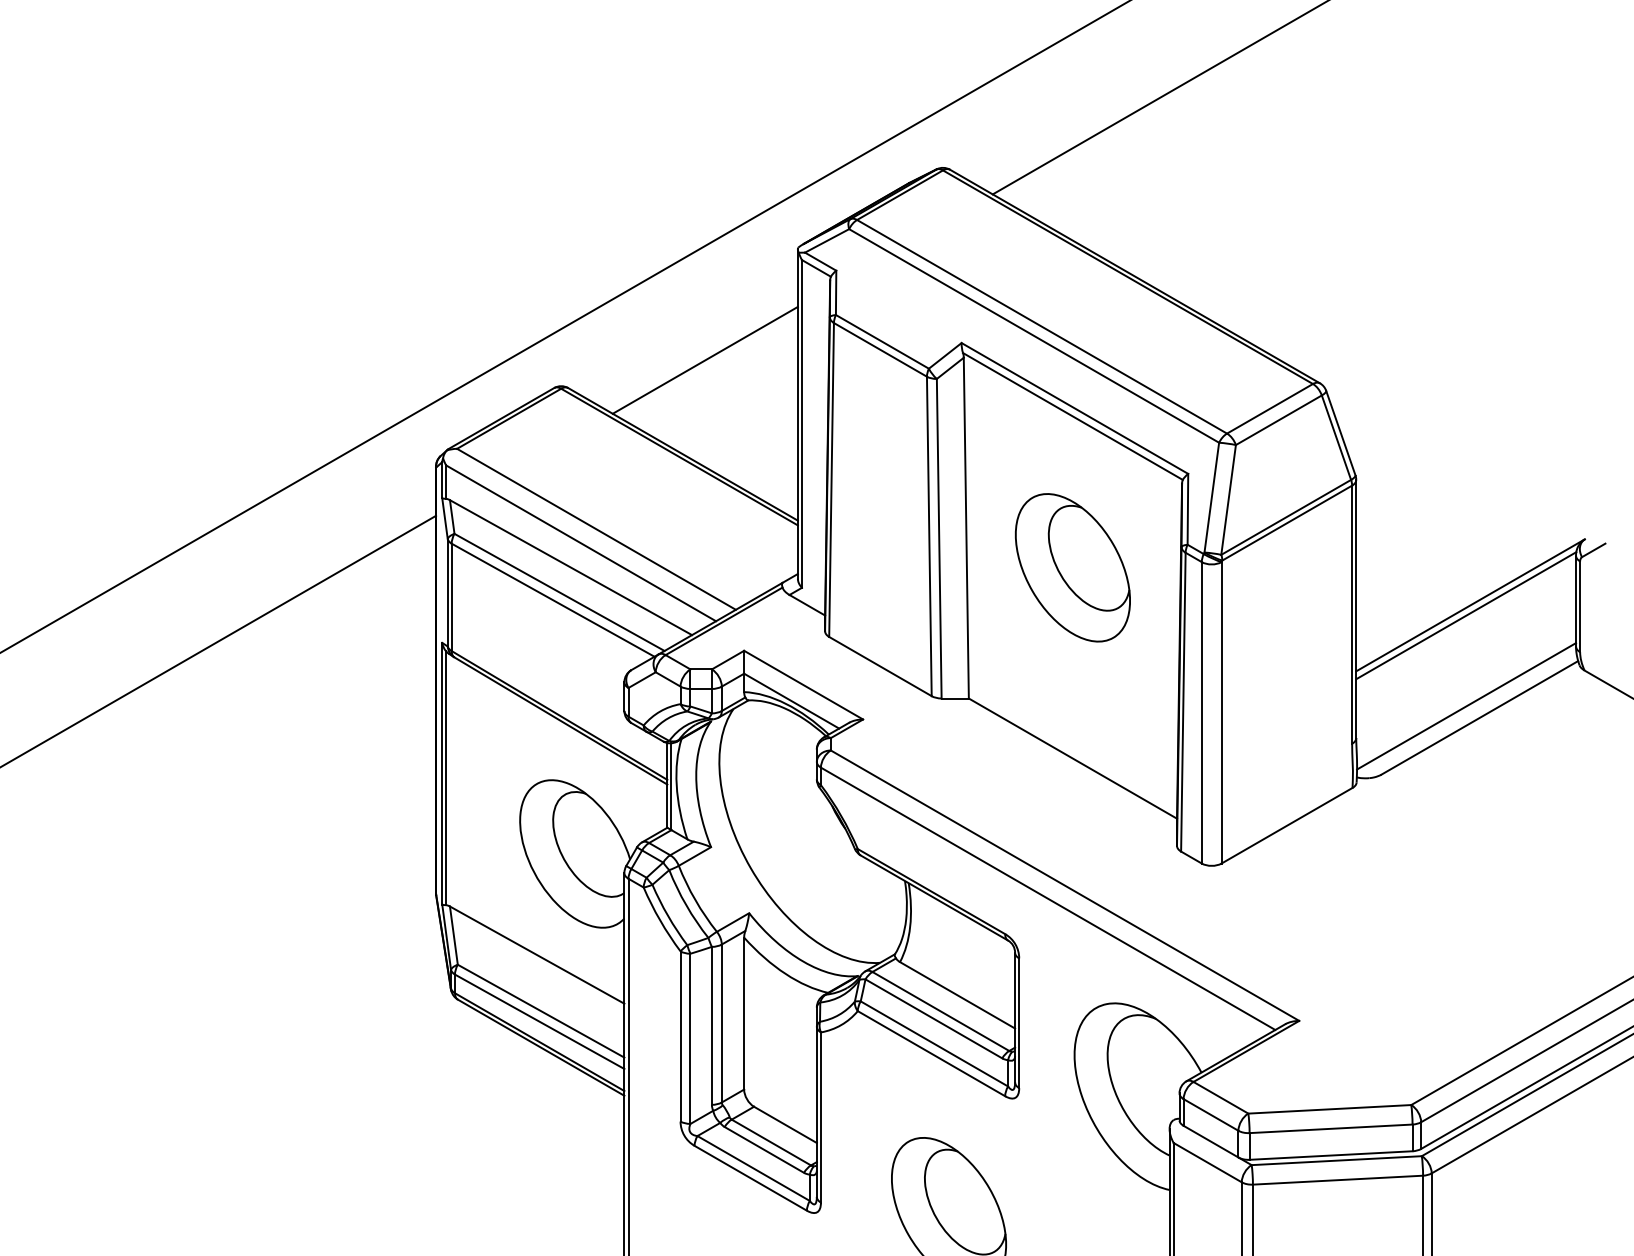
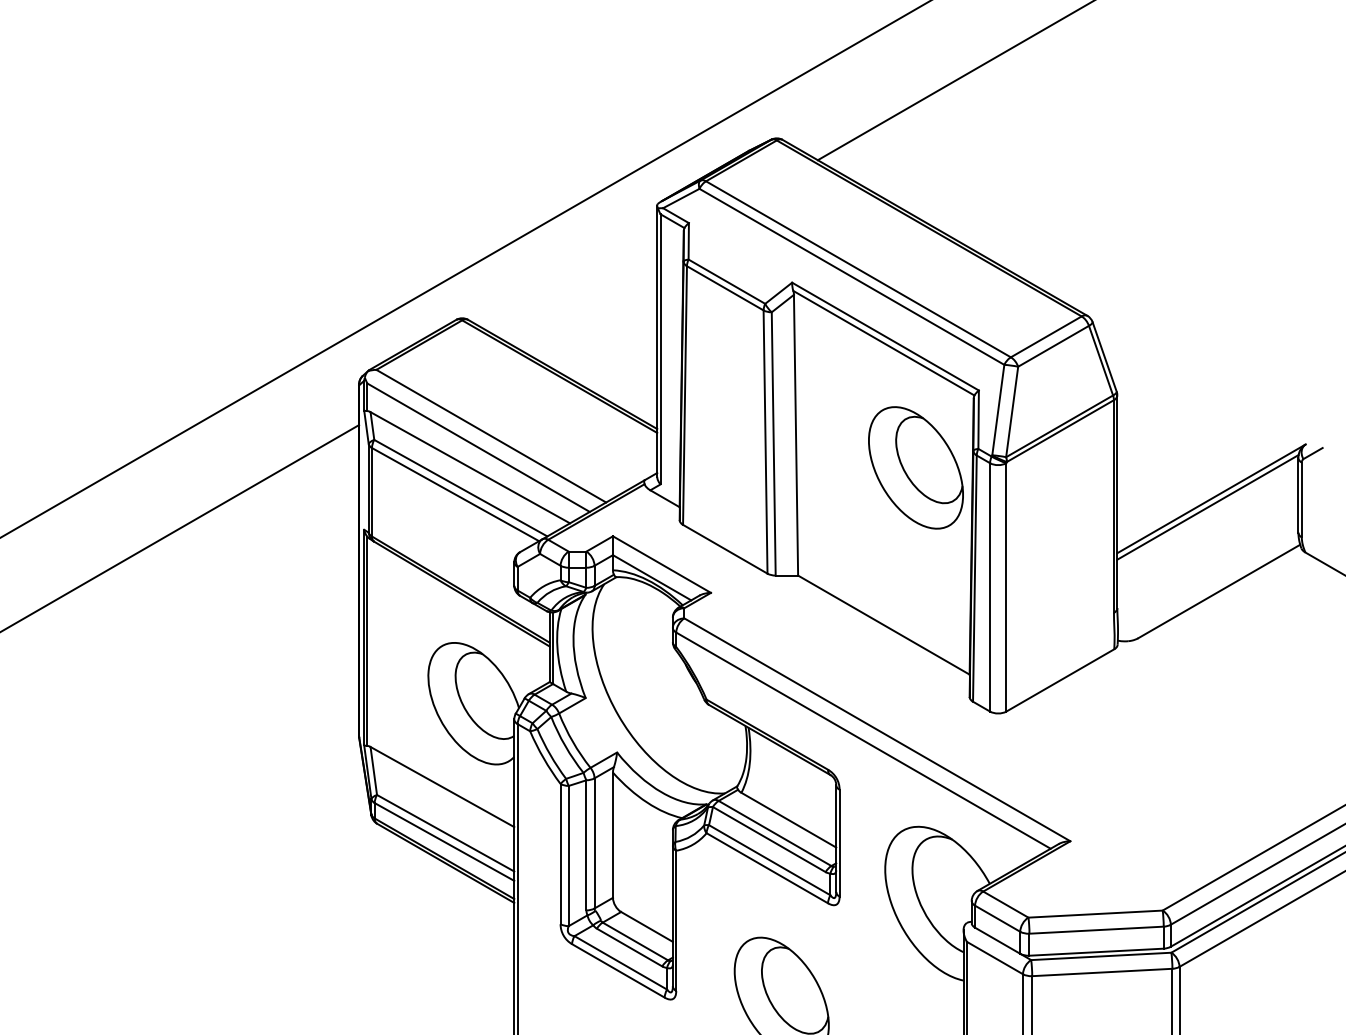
line: (704, 359) -> (580, 296), removed
part: (1072, 567) -> (915, 467), moved
line: (1466, 706) -> (1208, 582), removed

